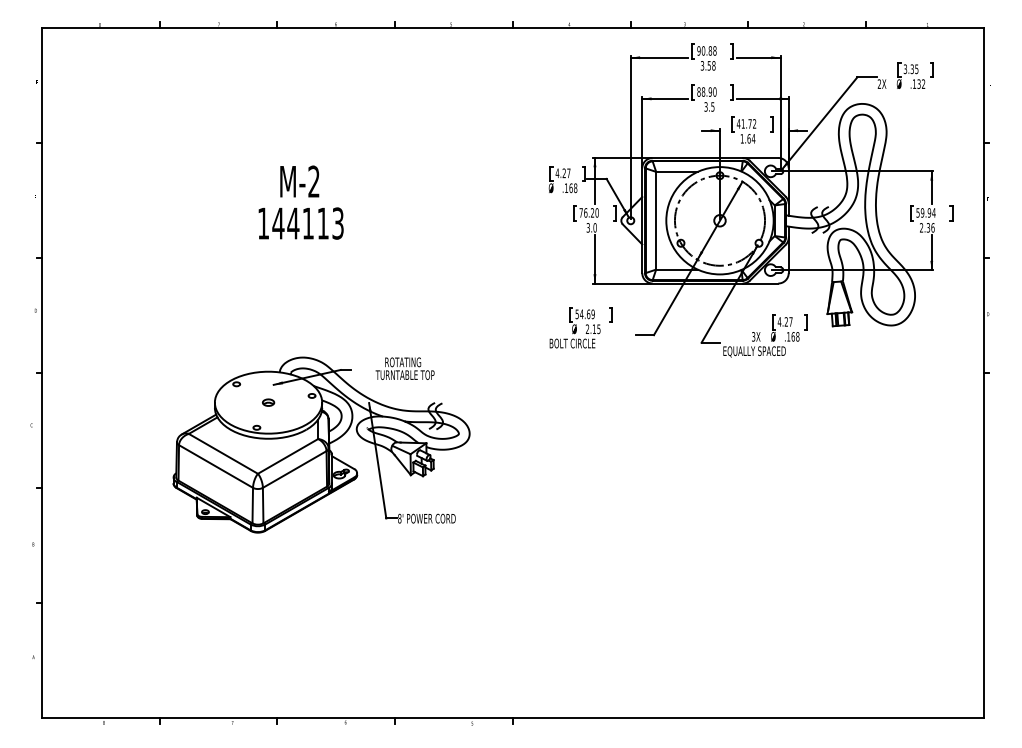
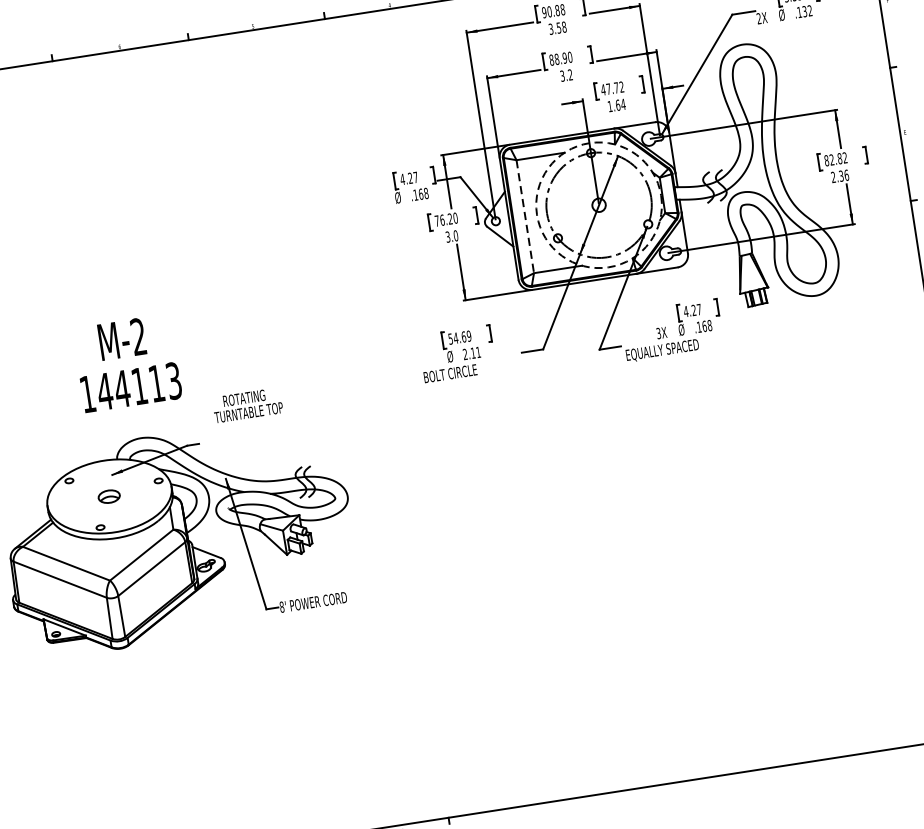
text: (712, 106) -> (569, 74), 3.5 -> 3.2
text: (742, 123) -> (607, 88), 41.72 -> 47.72
text: (300, 202) -> (126, 363), moved
text: (925, 212) -> (835, 158), 59.94 -> 82.82
line: (656, 220) -> (525, 216), solid -> dashed
circle: (719, 220) -> (598, 205), solid -> dashed
text: (598, 329) -> (478, 352), 2.15 -> 2.11
text: (404, 368) -> (246, 405), moved
part: (268, 402) -> (109, 496), size x1.6

